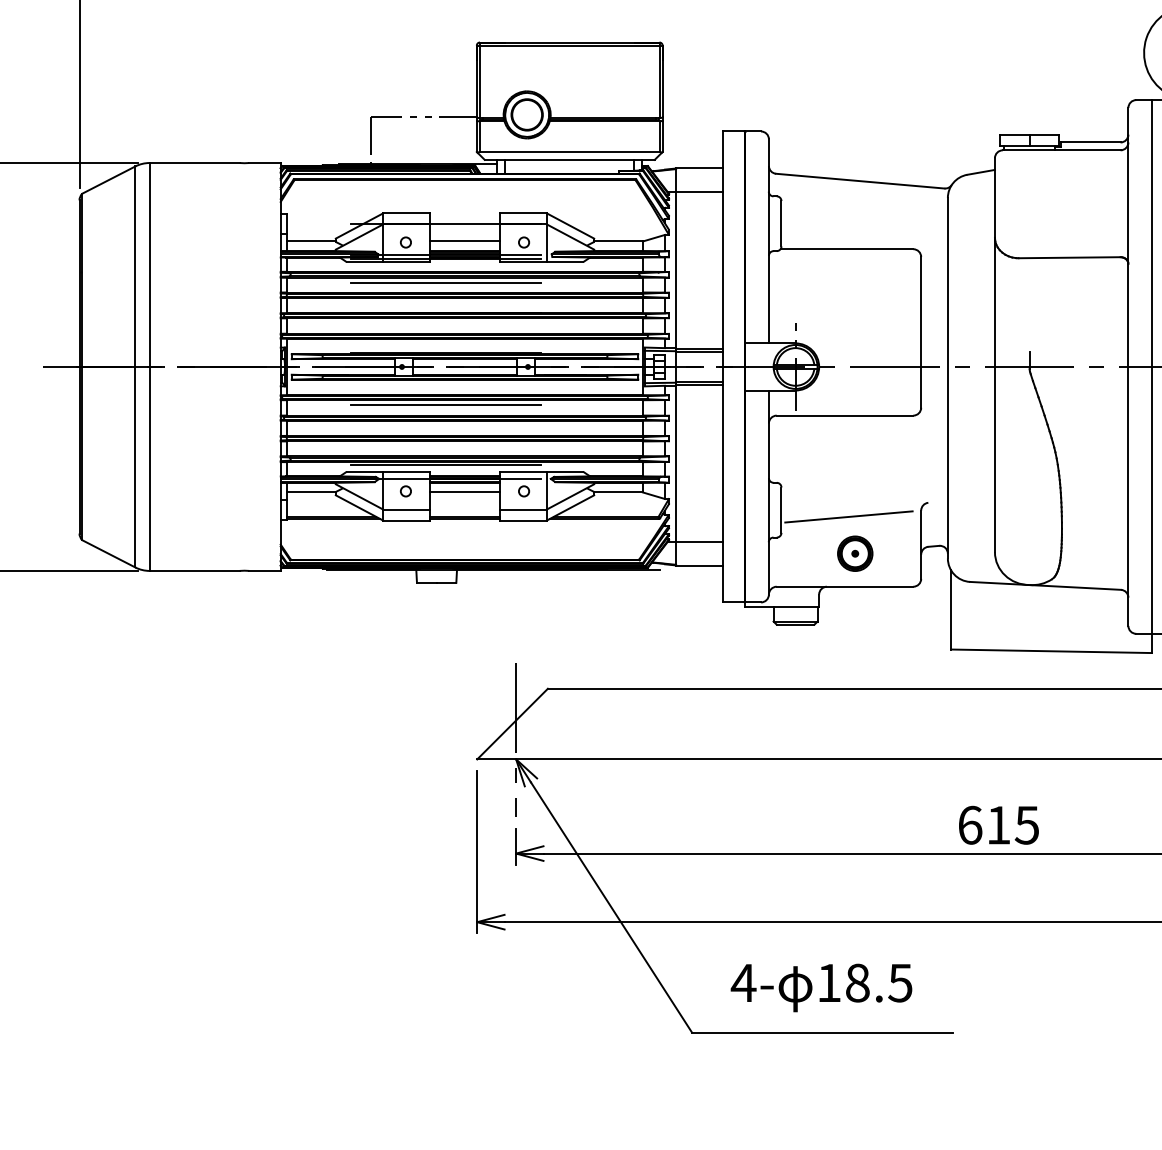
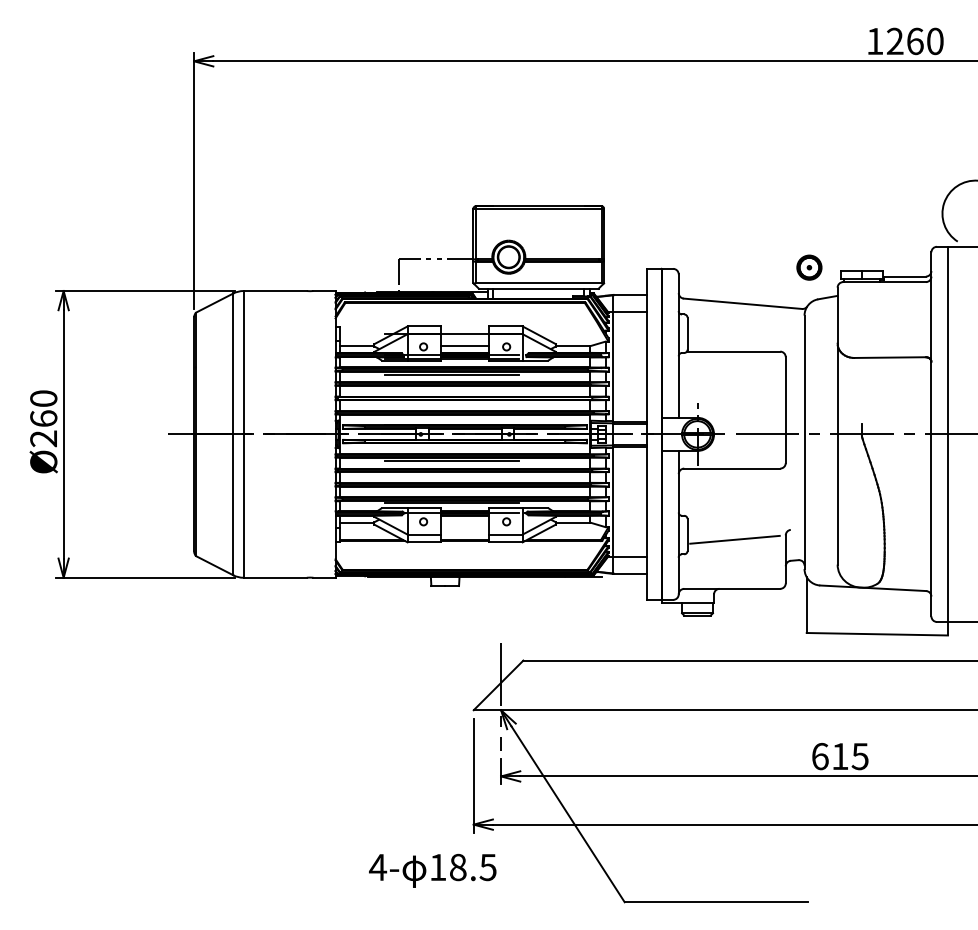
line: (464, 492) -> (464, 522), removed
part: (855, 553) -> (809, 267), moved
text: (821, 987) -> (432, 870), moved

